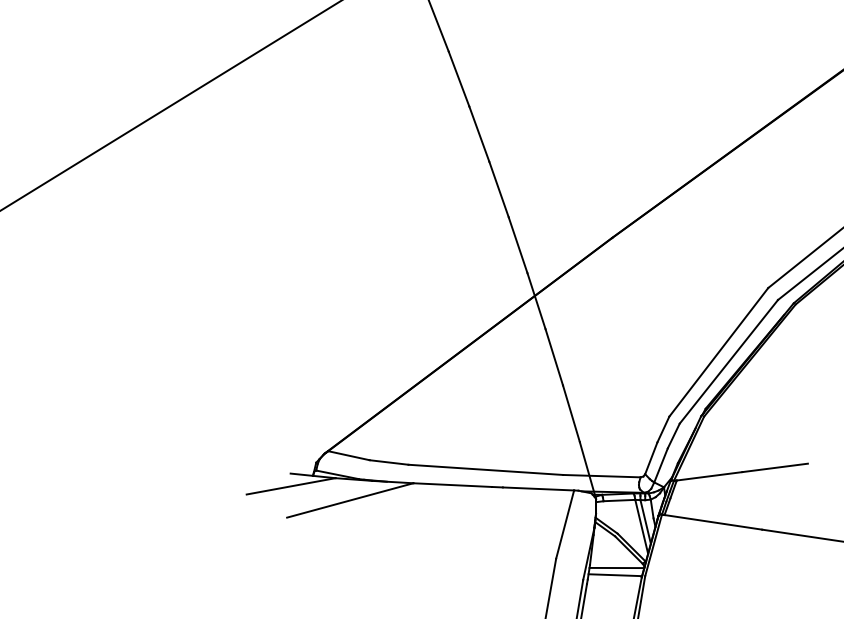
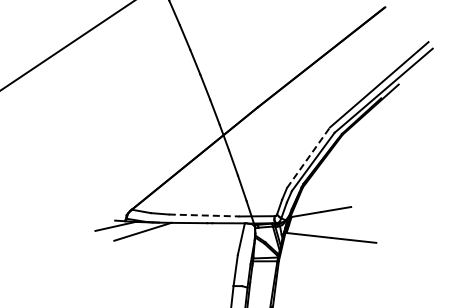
line: (718, 351) -> (308, 157), solid -> dashed
line: (486, 469) -> (204, 215), solid -> dashed

